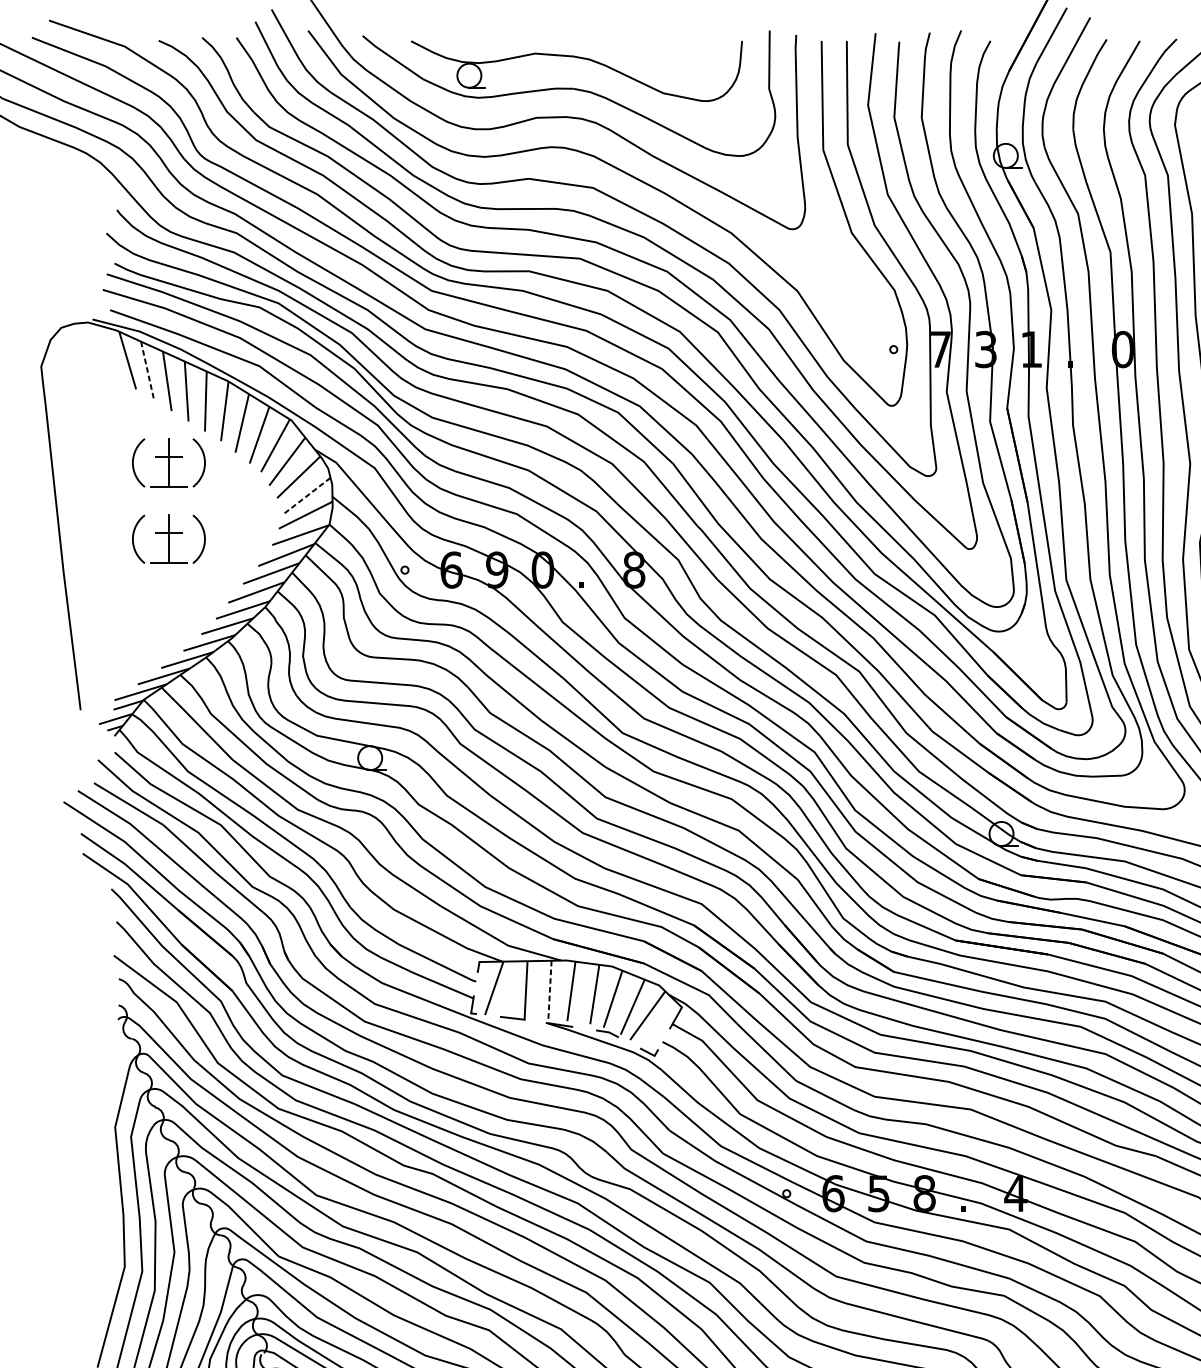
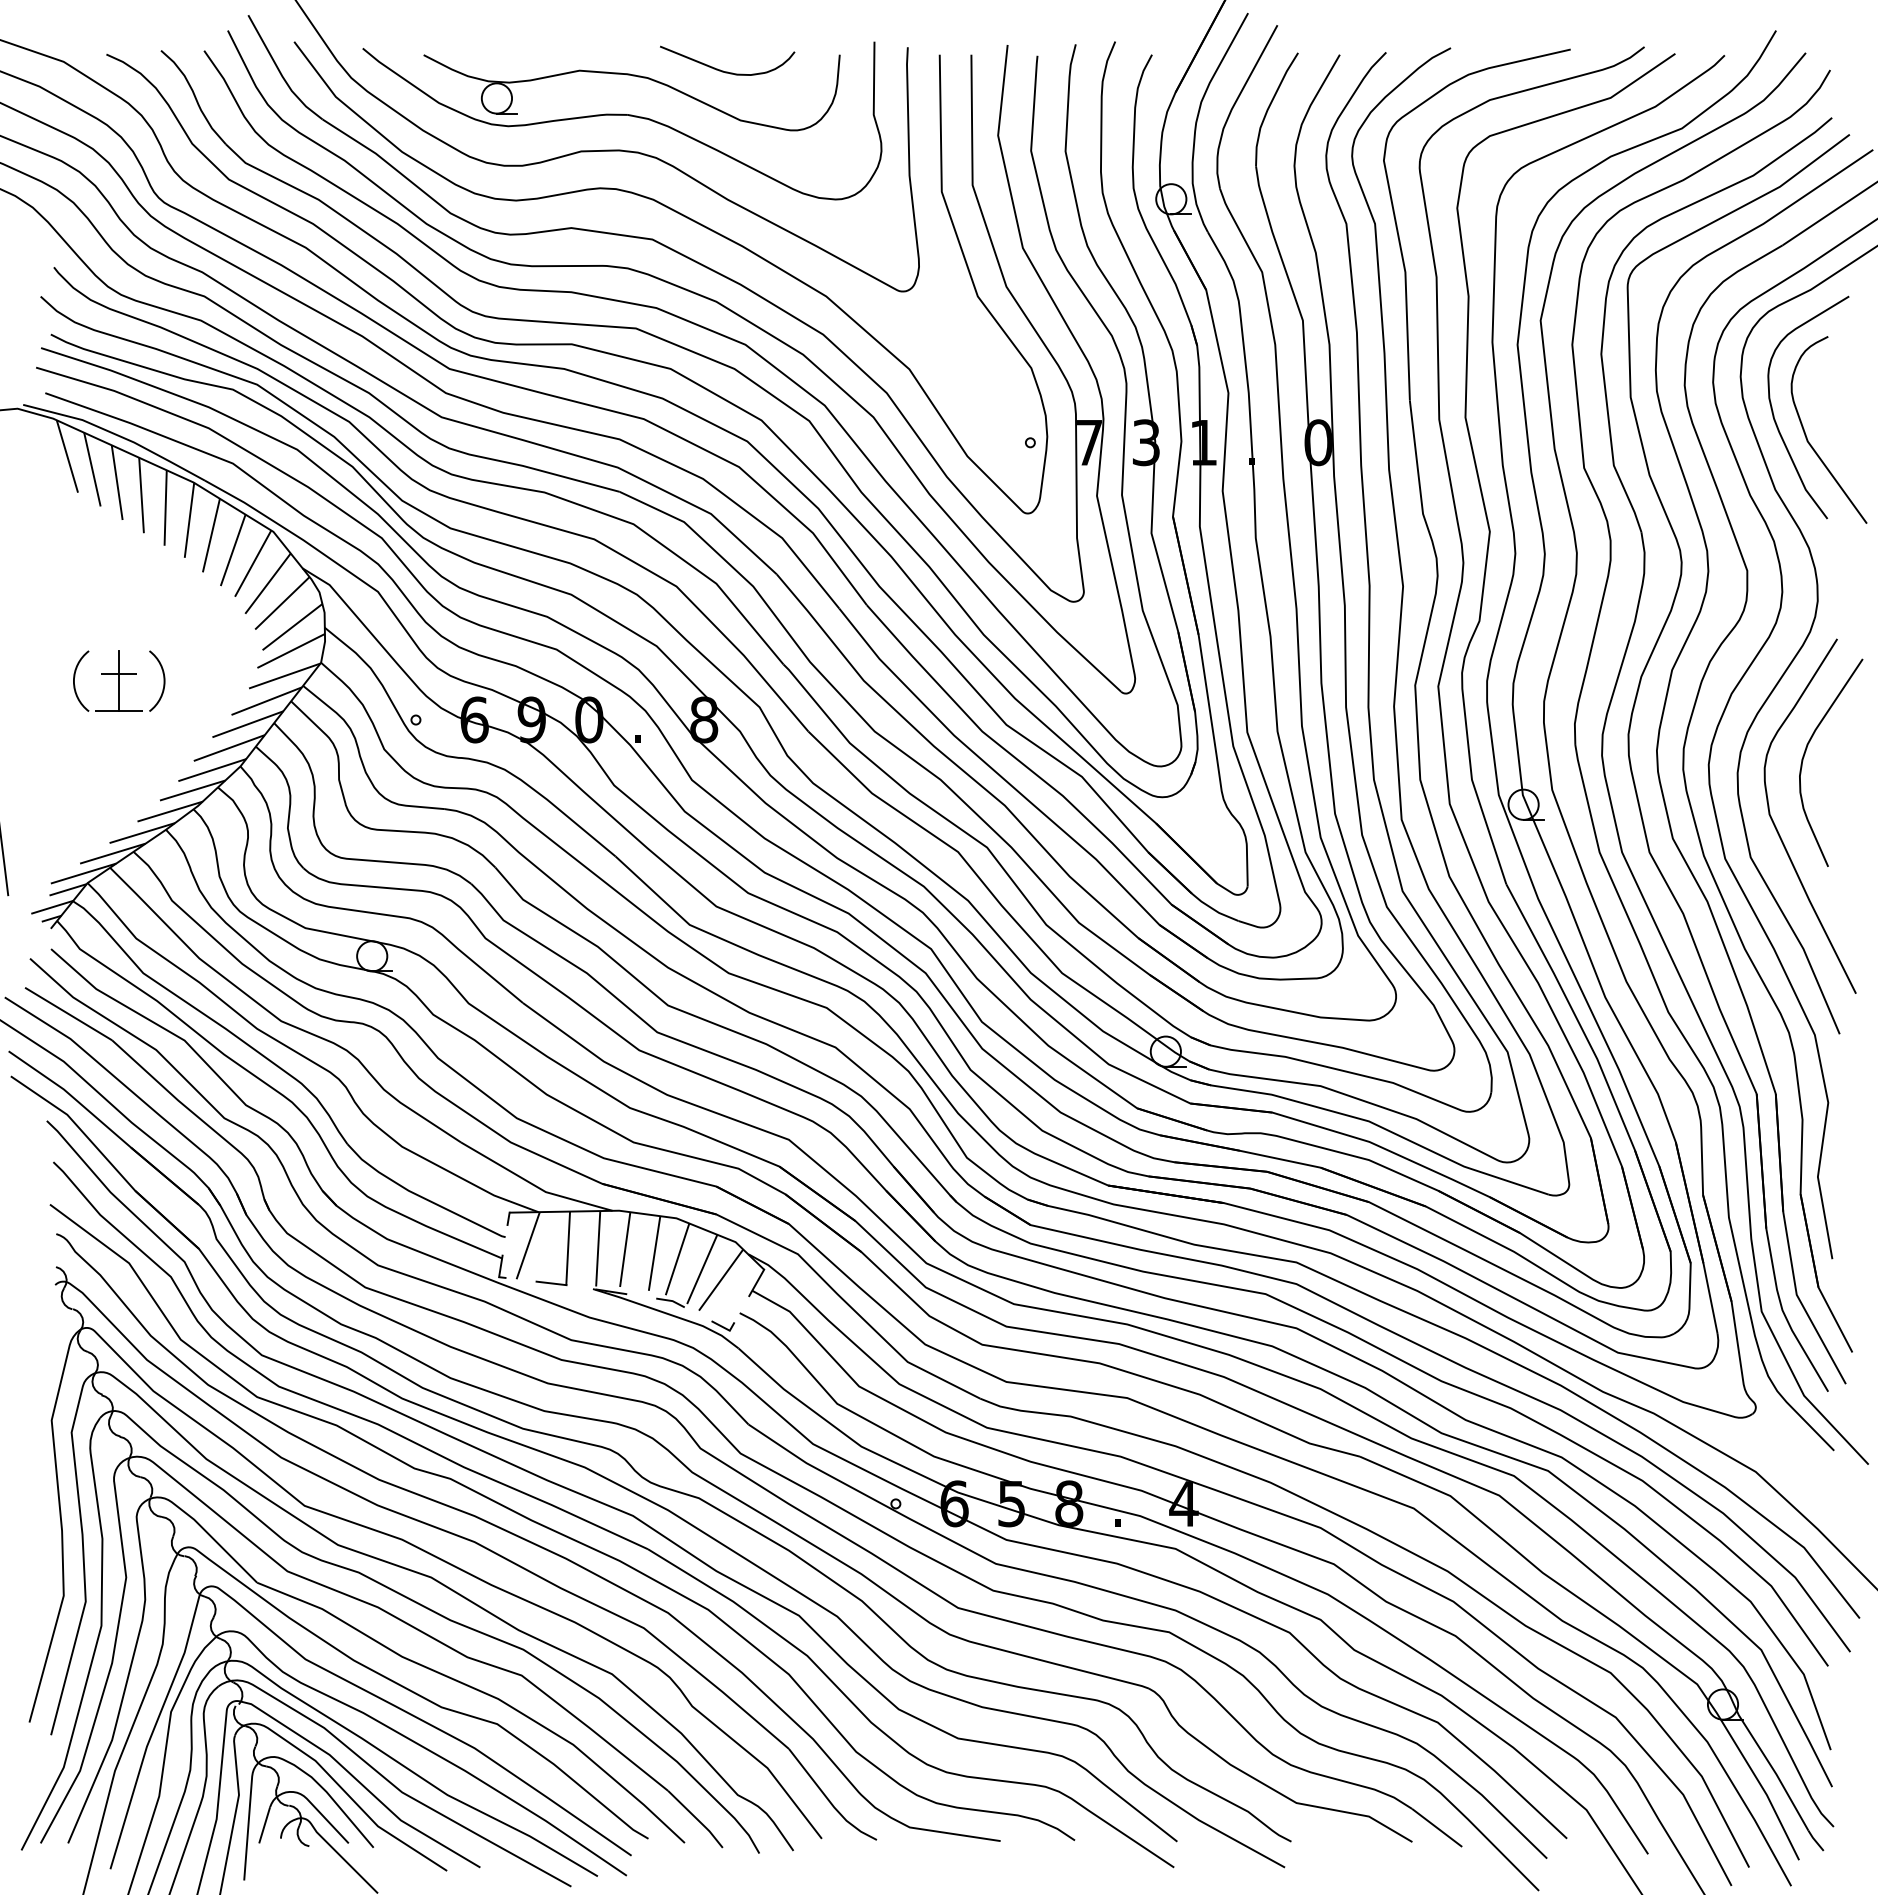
curve: (649, 53) -> (723, 70), added
line: (147, 370) -> (92, 469), dashed -> solid
part: (169, 462) -> (119, 584), removed
line: (306, 496) -> (292, 627), dashed -> solid
line: (550, 990) -> (598, 1248), dashed -> solid

